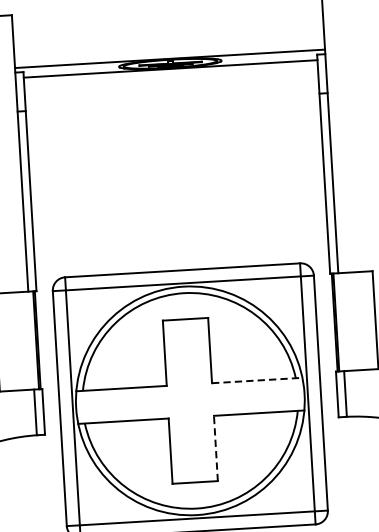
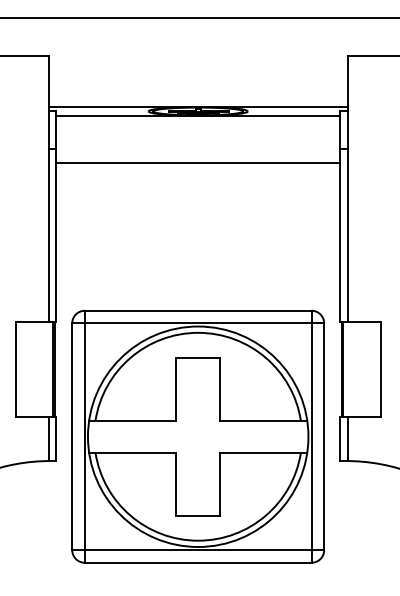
line: (172, 117) -> (197, 163), added
line: (257, 381) -> (263, 421), dashed -> solid
line: (216, 447) -> (220, 483), dashed -> solid

